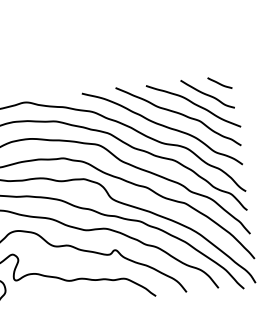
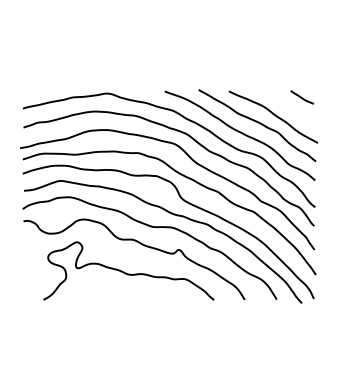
curve: (207, 93) -> (288, 106), removed

